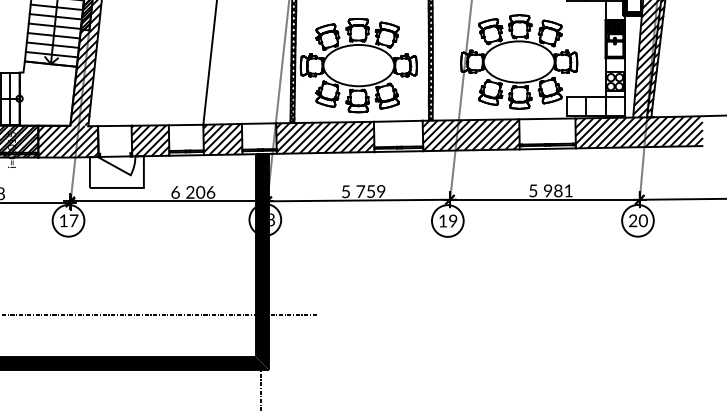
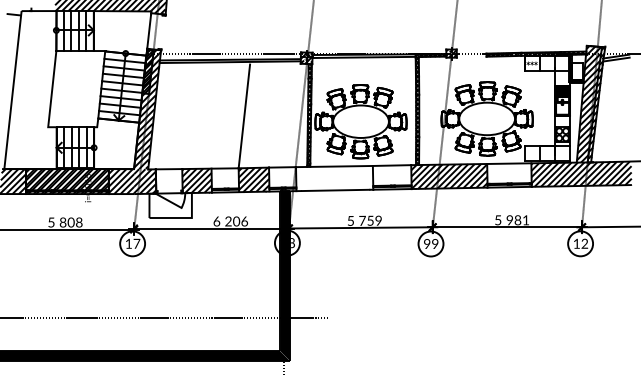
hatch: (325, 137) -> (334, 178), removed
text: (443, 220) -> (427, 243), 19 -> 99
text: (637, 220) -> (580, 243), 20 -> 12

